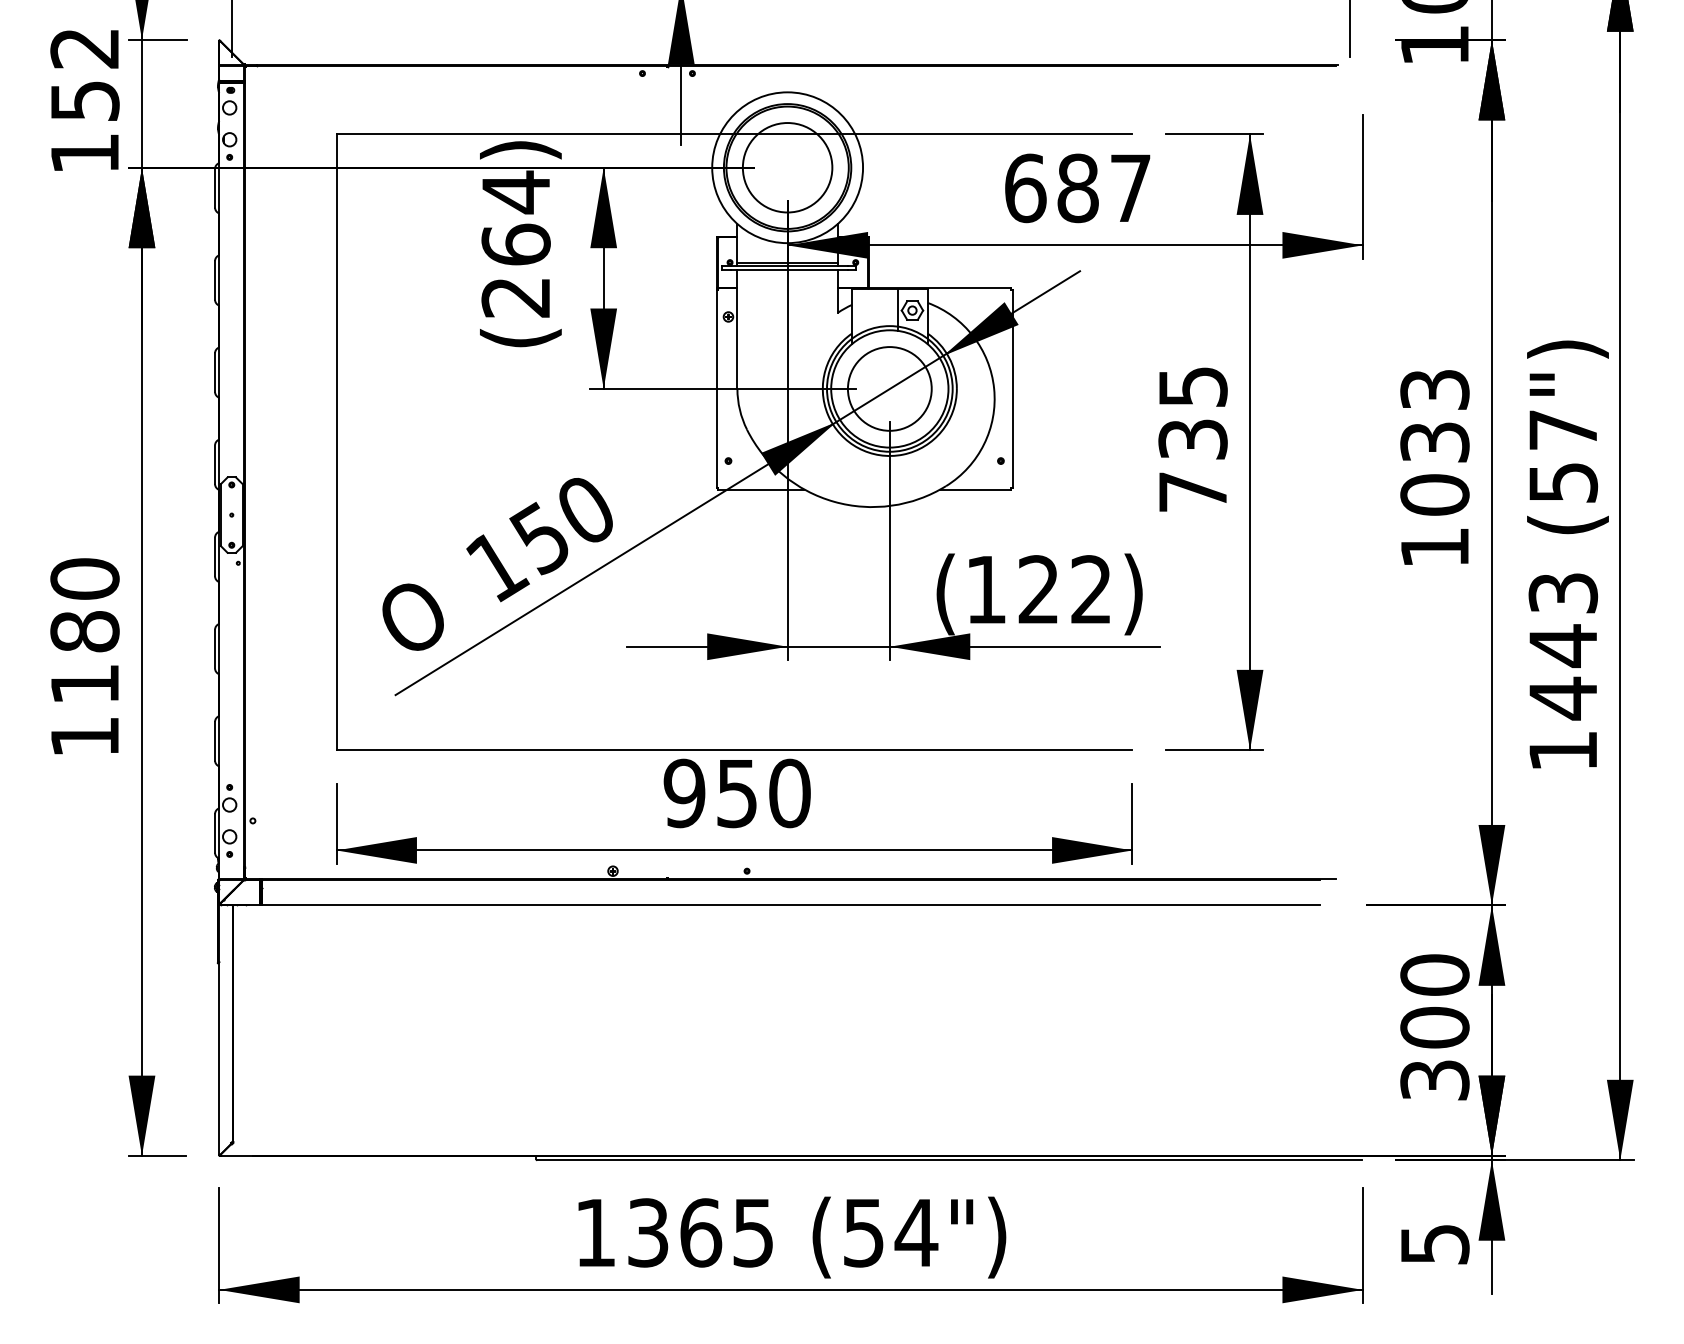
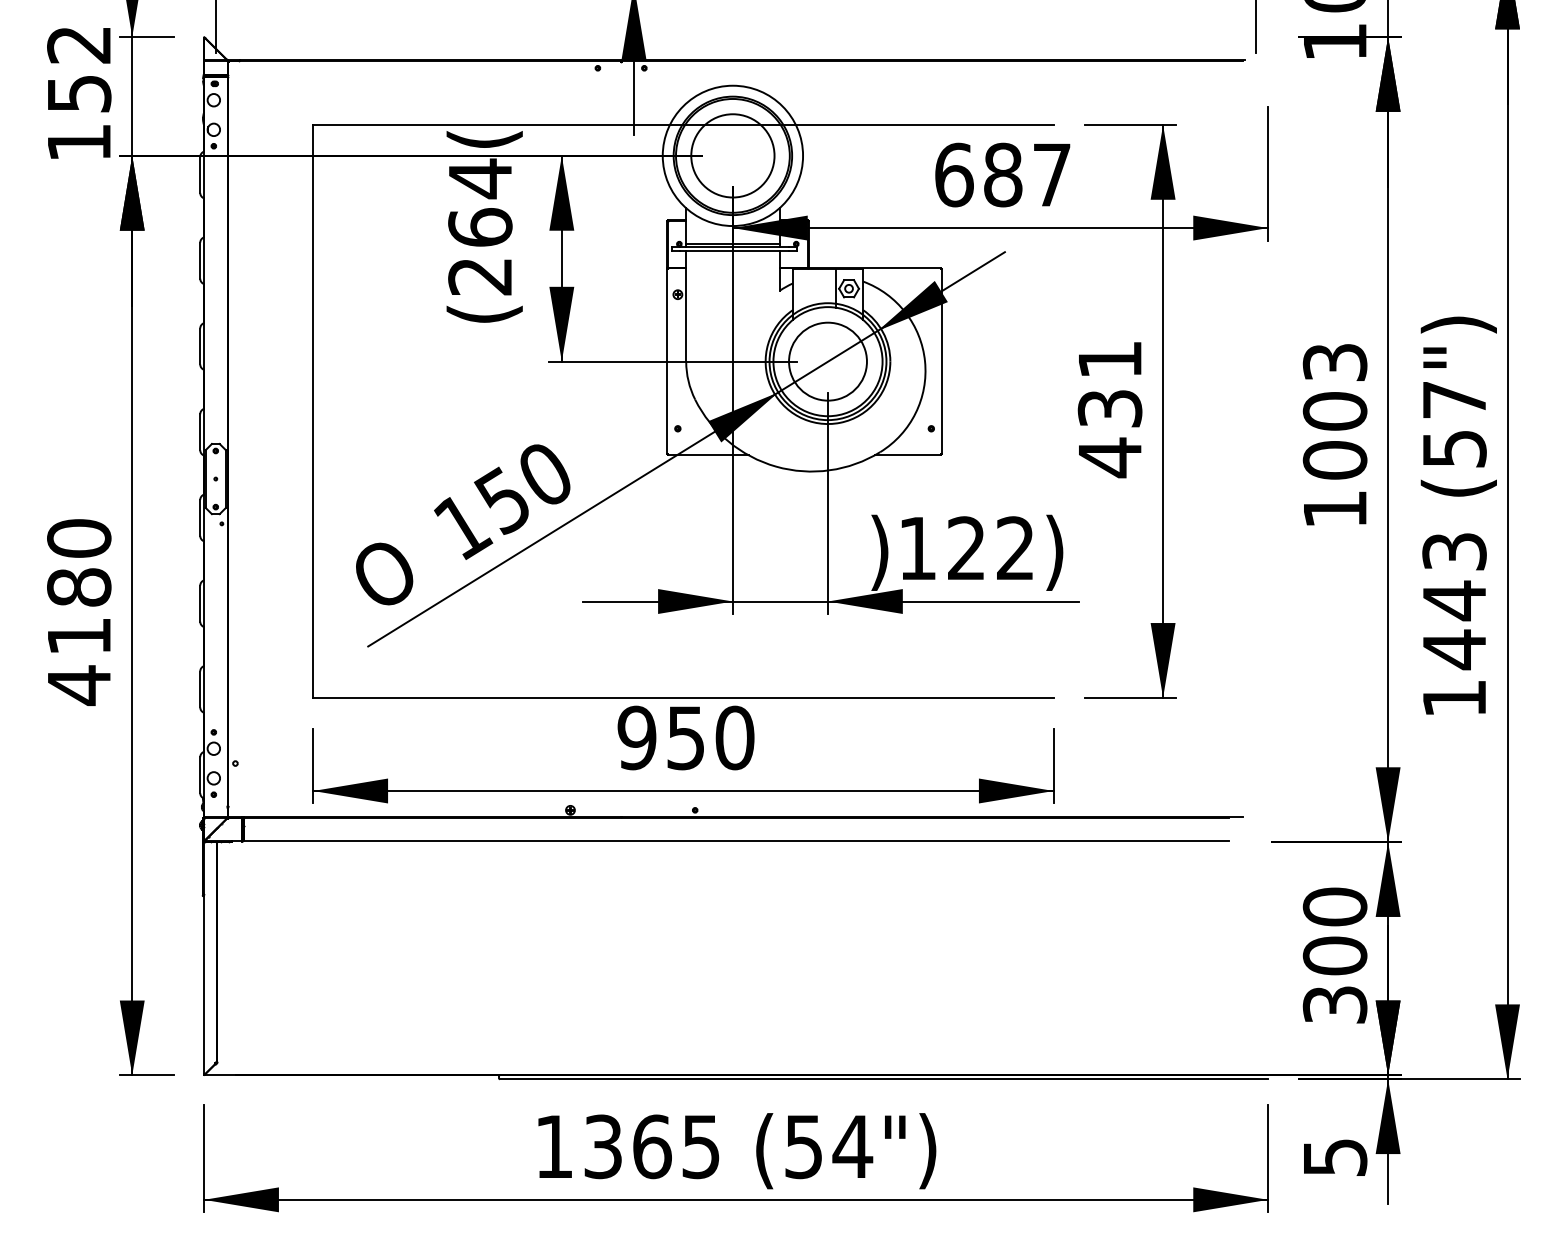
text: (520, 150) -> (484, 139), ) -> (
text: (1193, 441) -> (1110, 410), 735 -> 431
text: (1434, 442) -> (1334, 411), 1033 -> 1003
text: (945, 594) -> (879, 552), ( -> )
text: (85, 737) -> (79, 685), 1180 -> 4180

